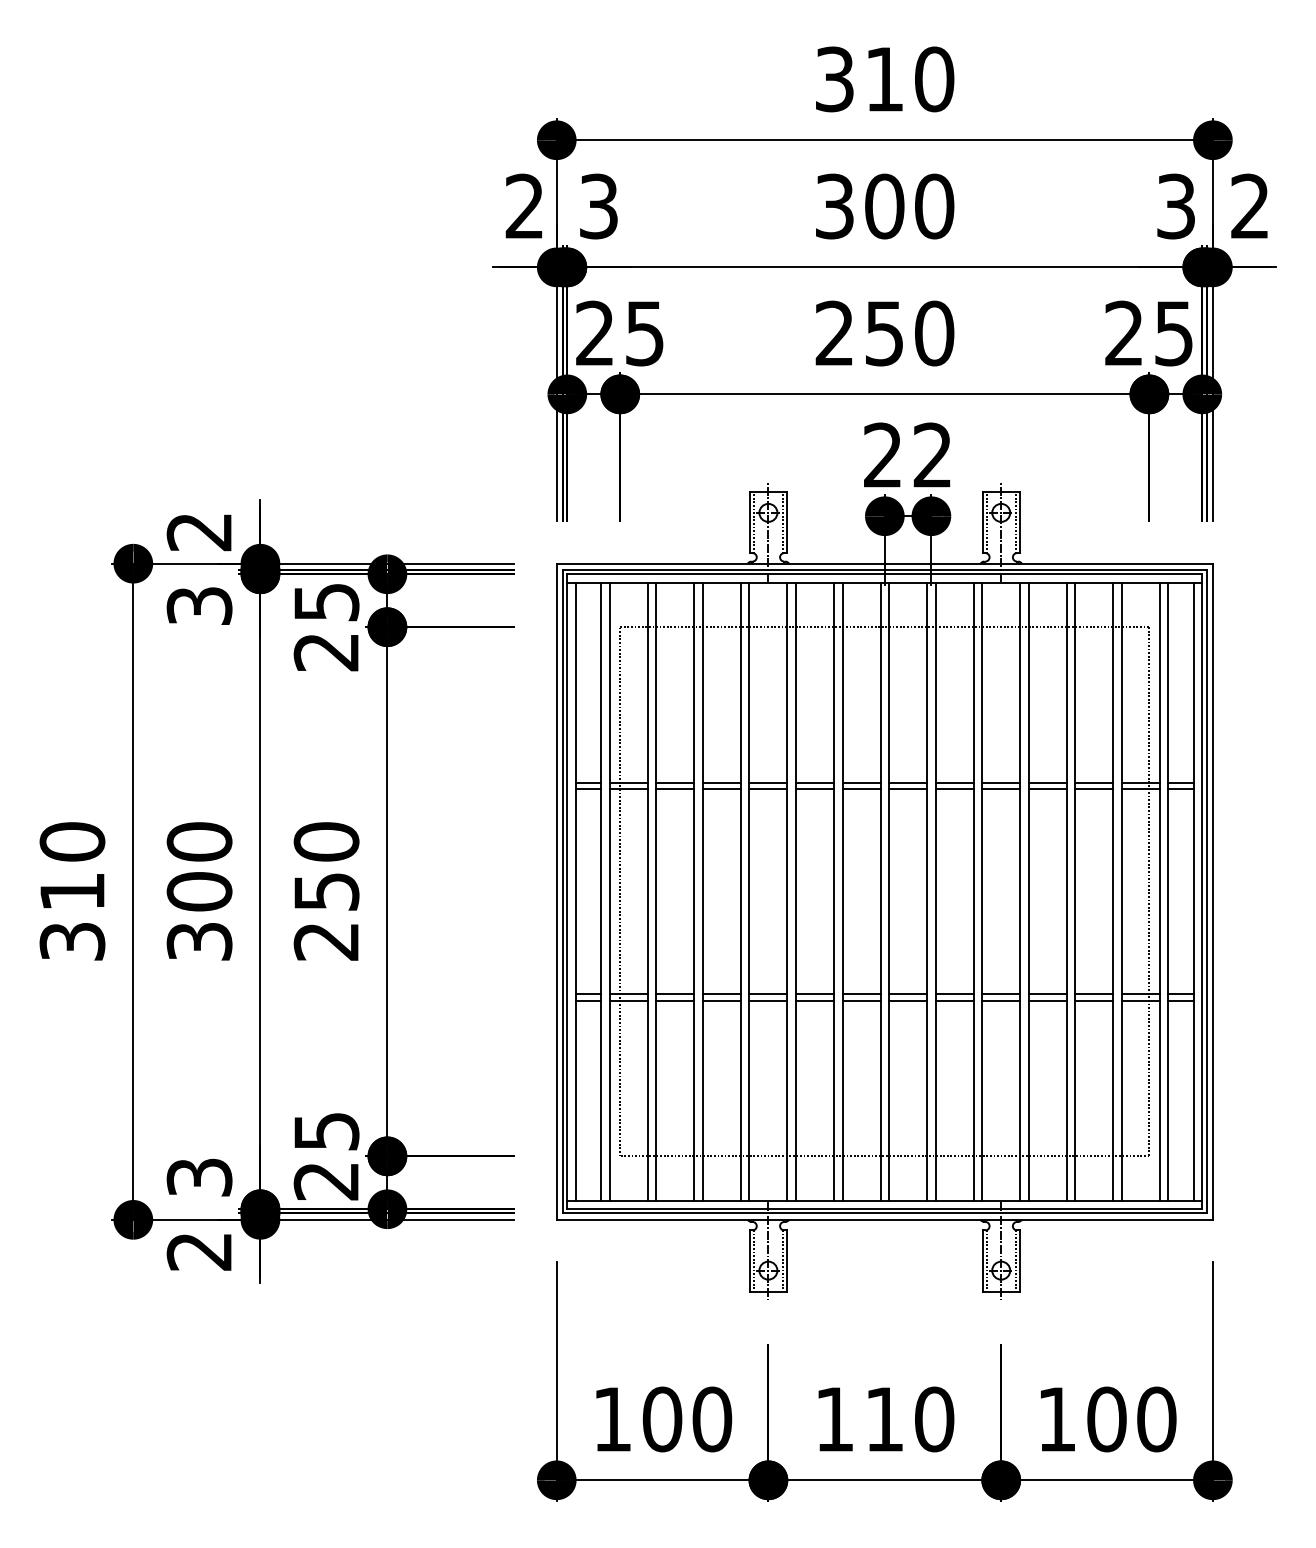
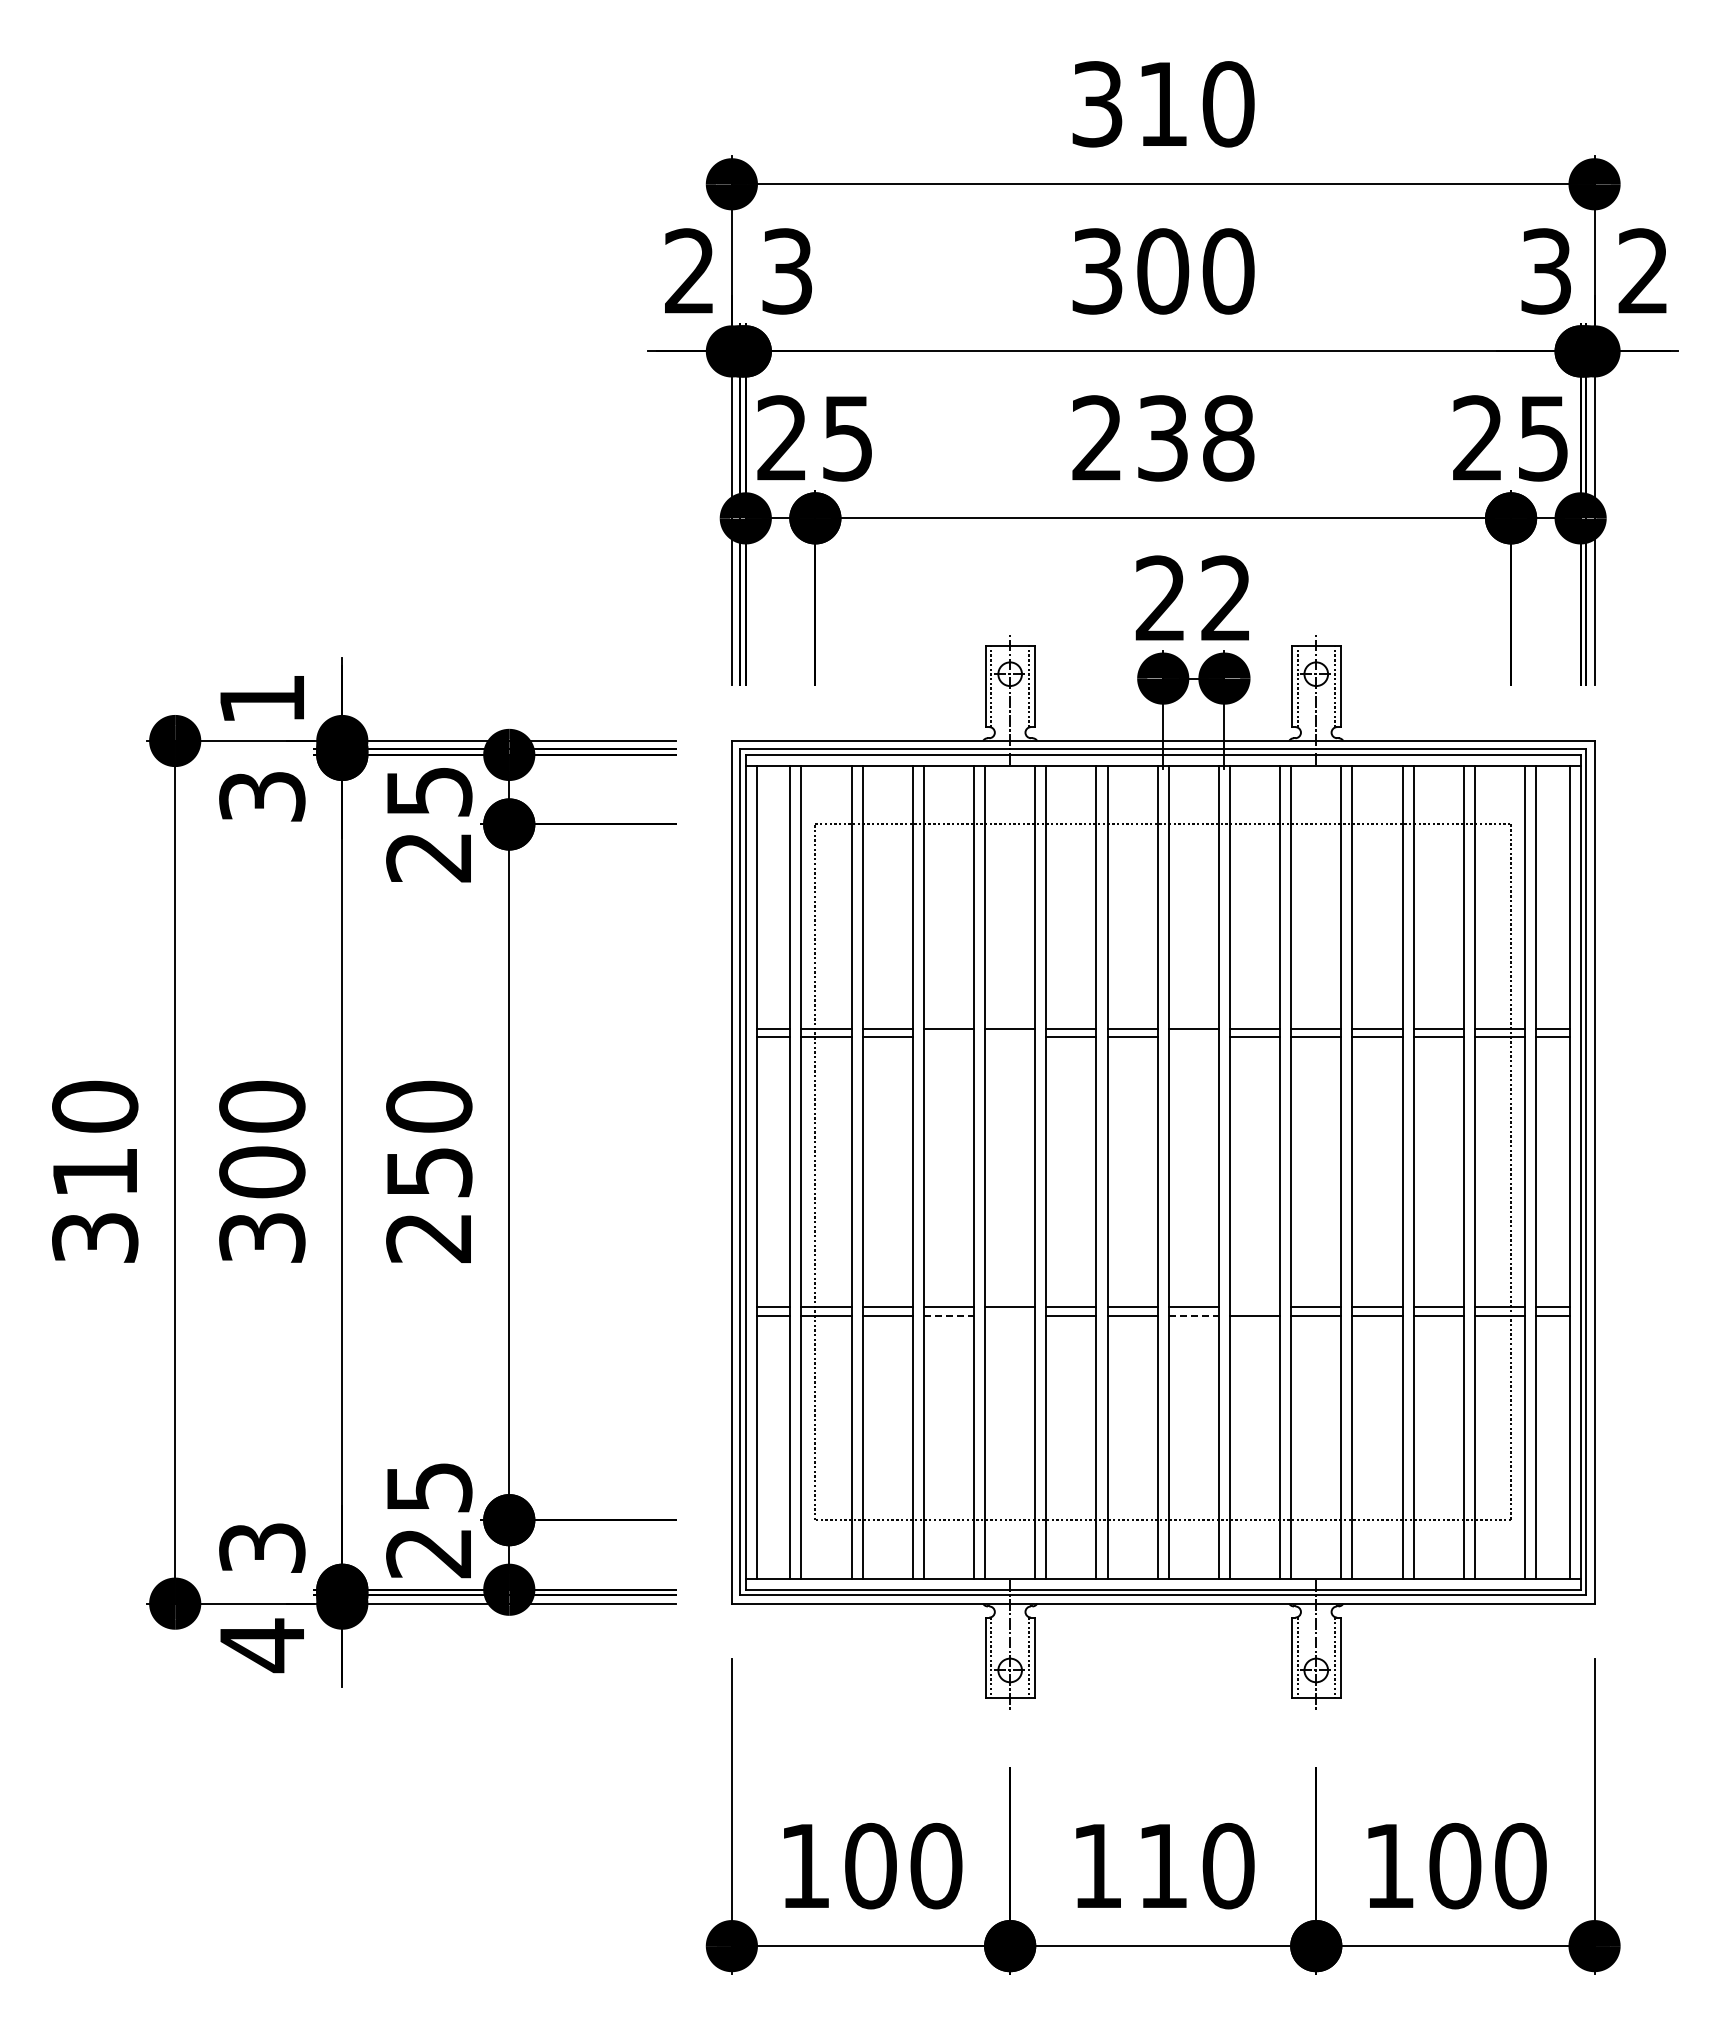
text: (910, 333) -> (1196, 438), 250 -> 238
text: (198, 532) -> (261, 700), 2 -> 1
line: (721, 789) -> (948, 1037), removed
line: (768, 789) -> (1010, 1037), removed
line: (907, 789) -> (1193, 1037), removed
line: (955, 994) -> (1255, 1307), removed
line: (722, 1000) -> (949, 1315), solid -> dashed
line: (768, 1000) -> (1010, 1315), removed
line: (908, 1000) -> (1194, 1315), solid -> dashed
text: (198, 1251) -> (261, 1645), 2 -> 4

